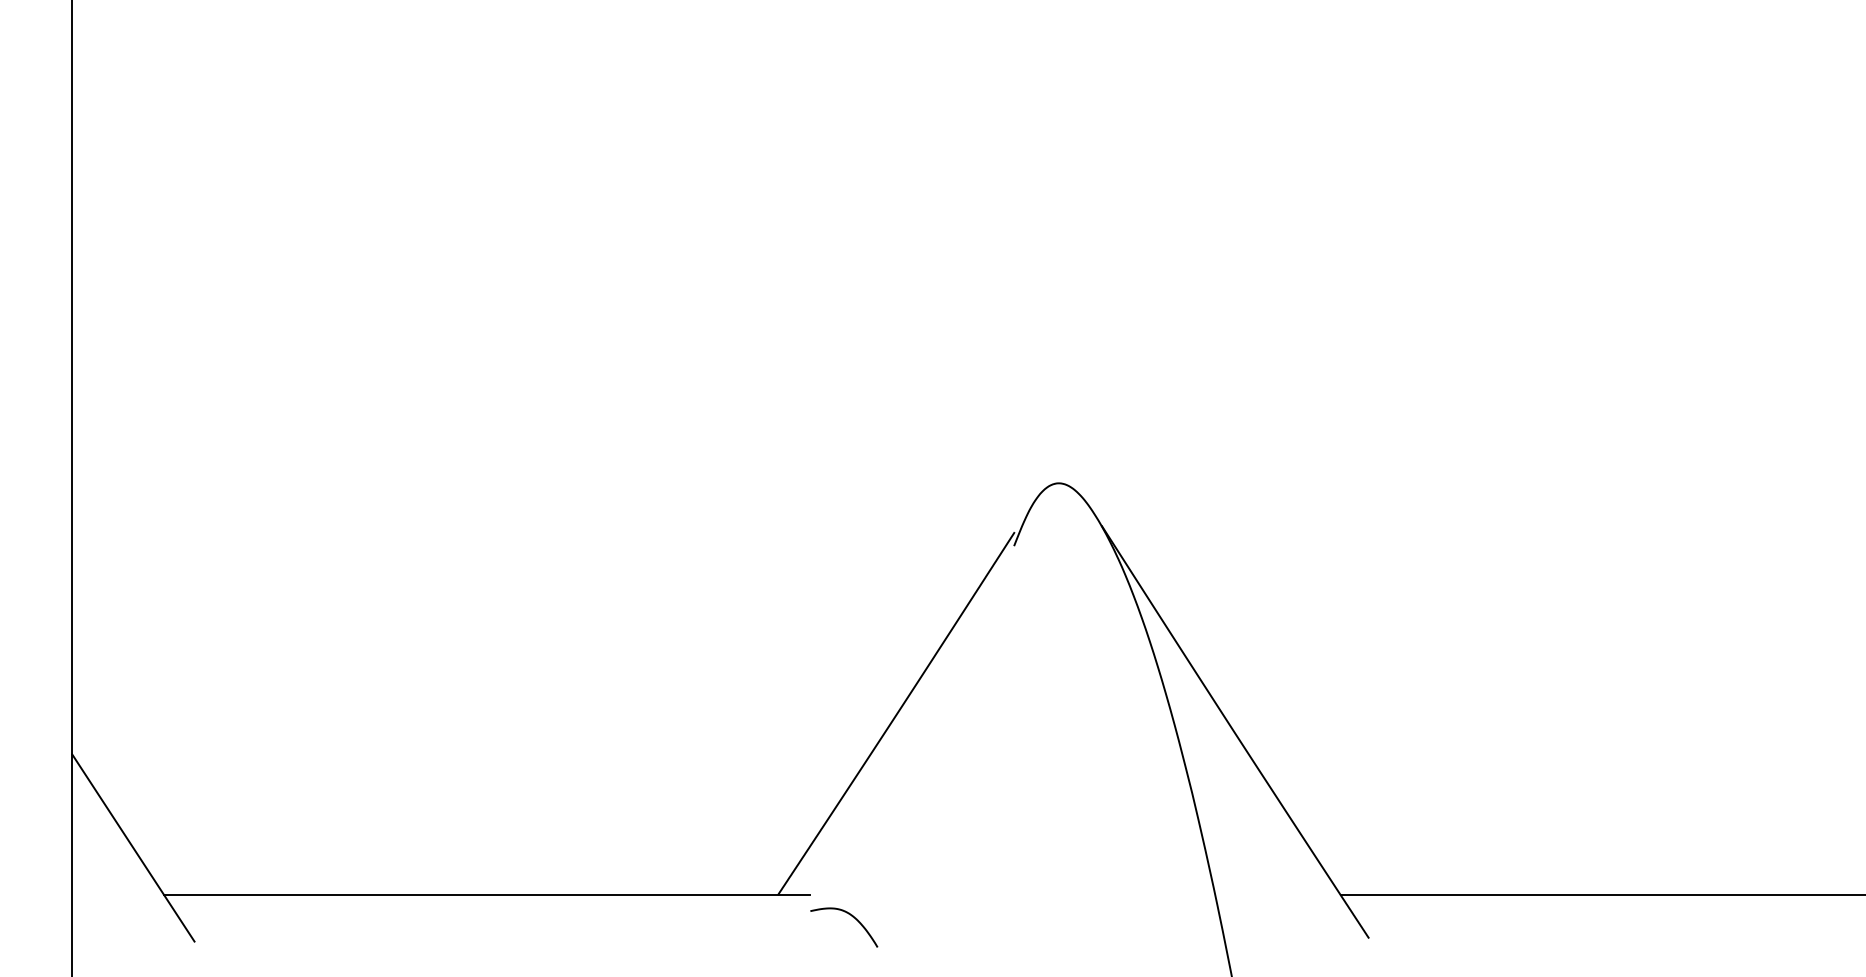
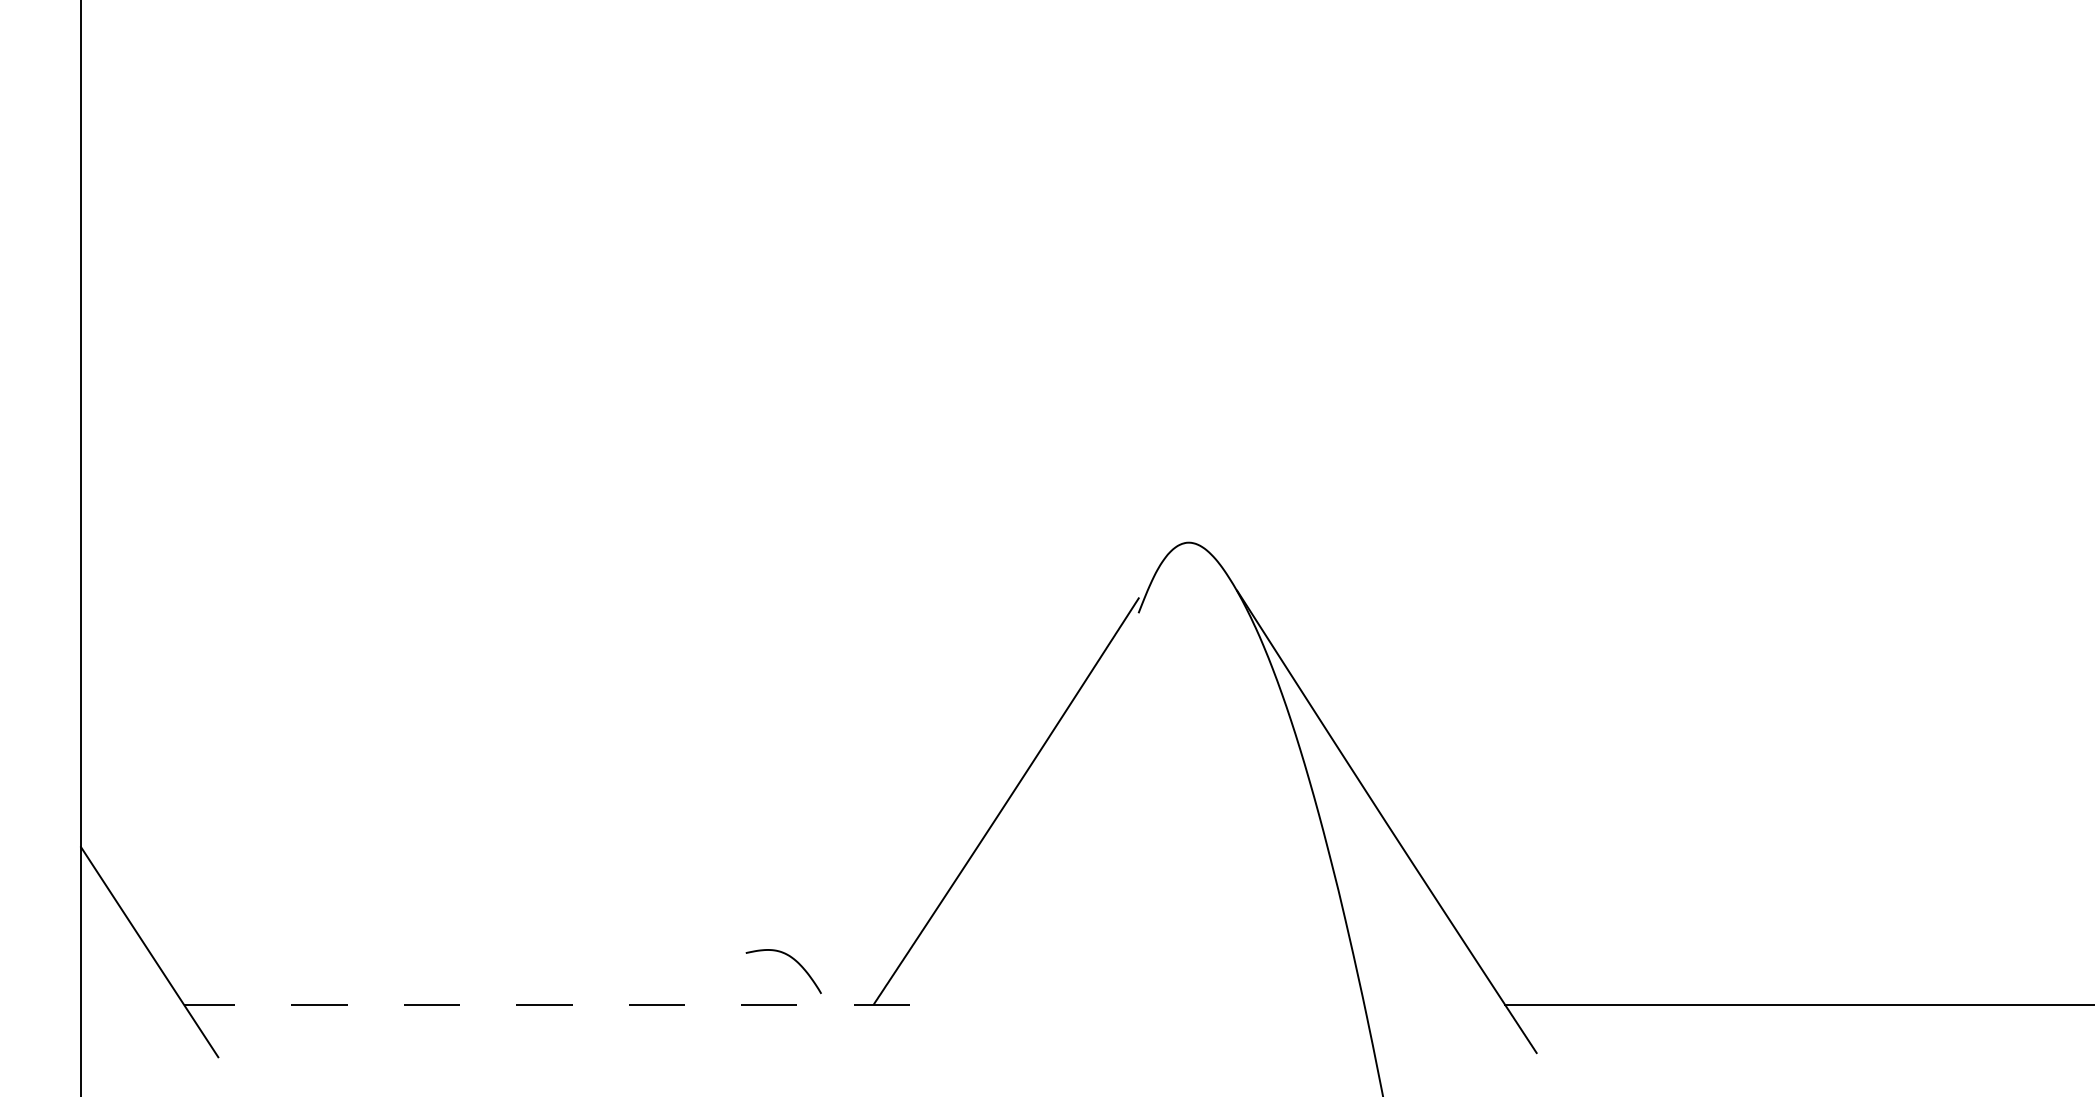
line: (487, 895) -> (547, 1005), solid -> dashed
curve: (851, 916) -> (792, 959), moved

